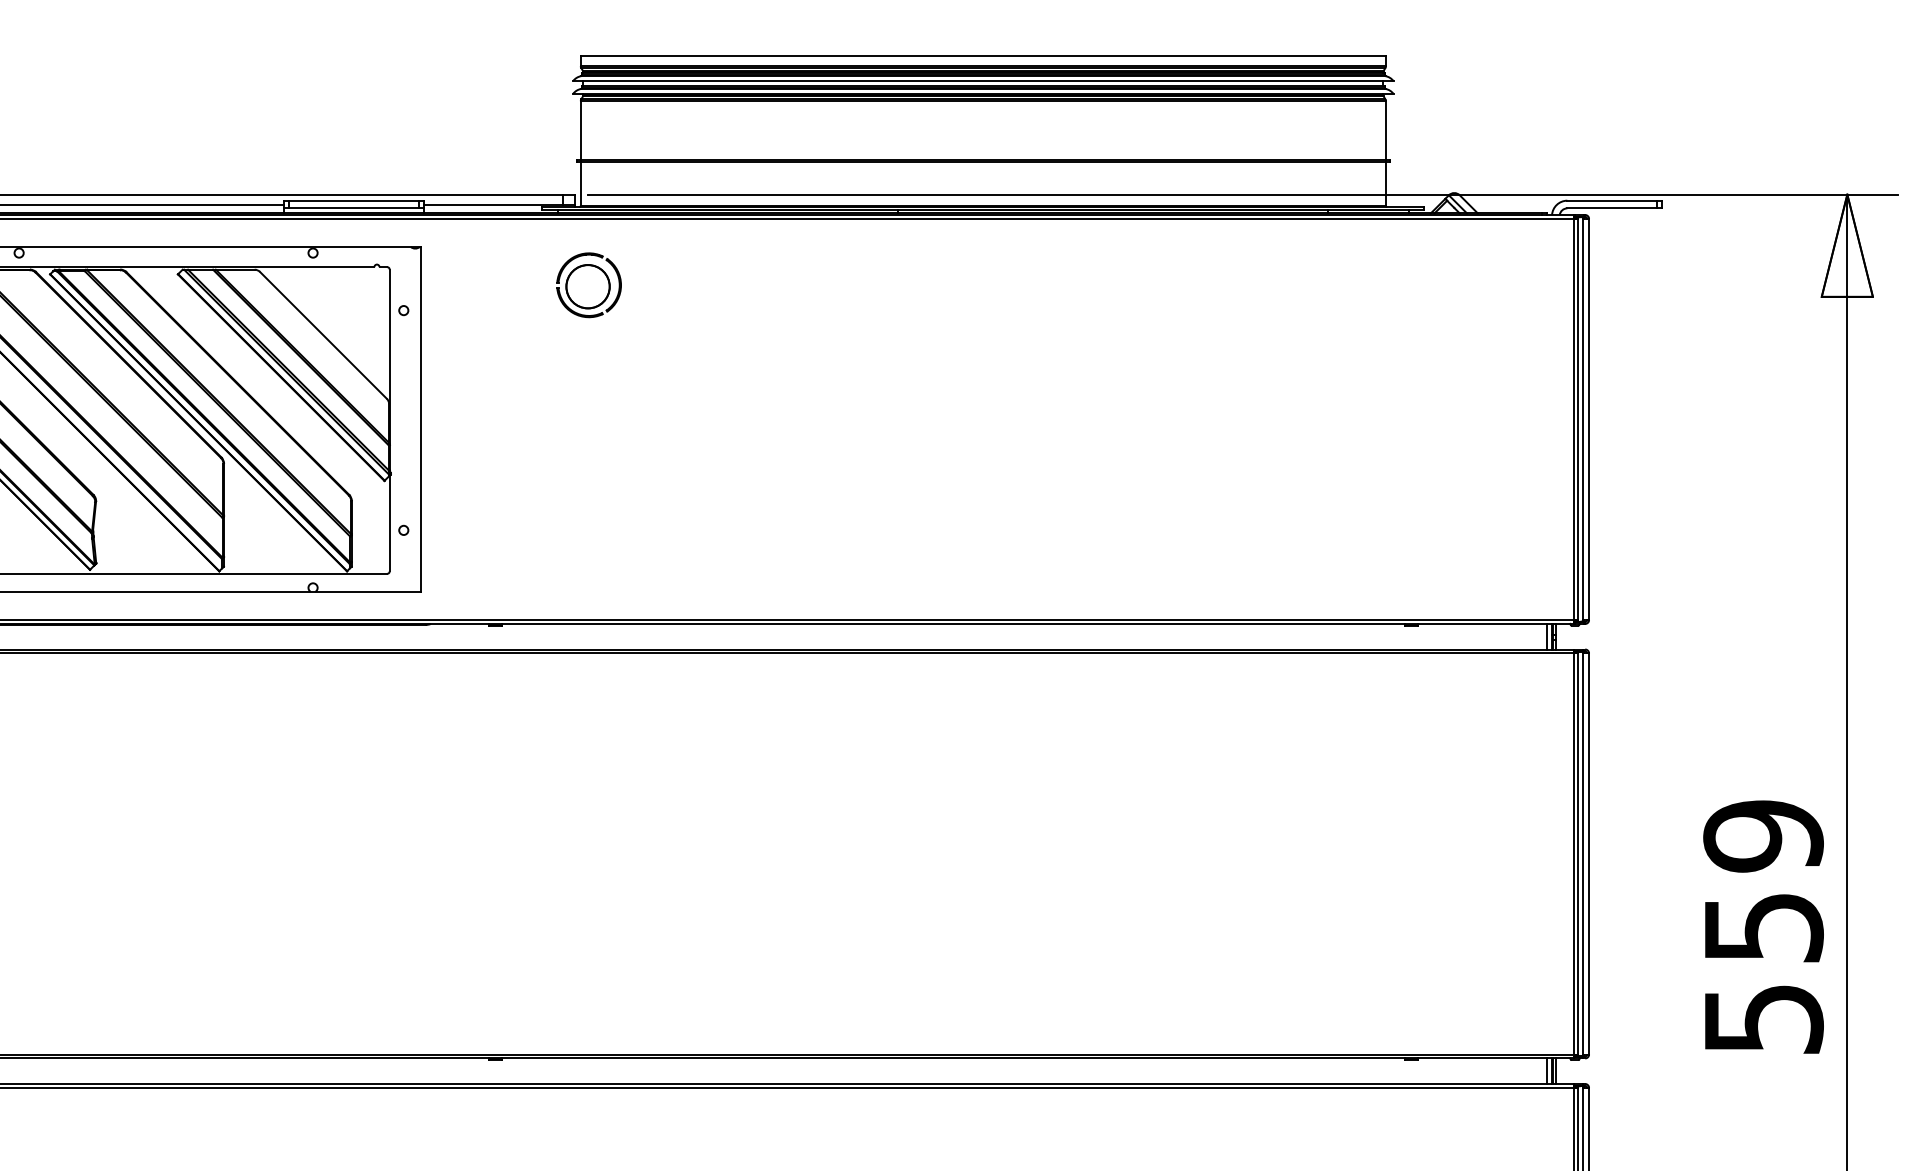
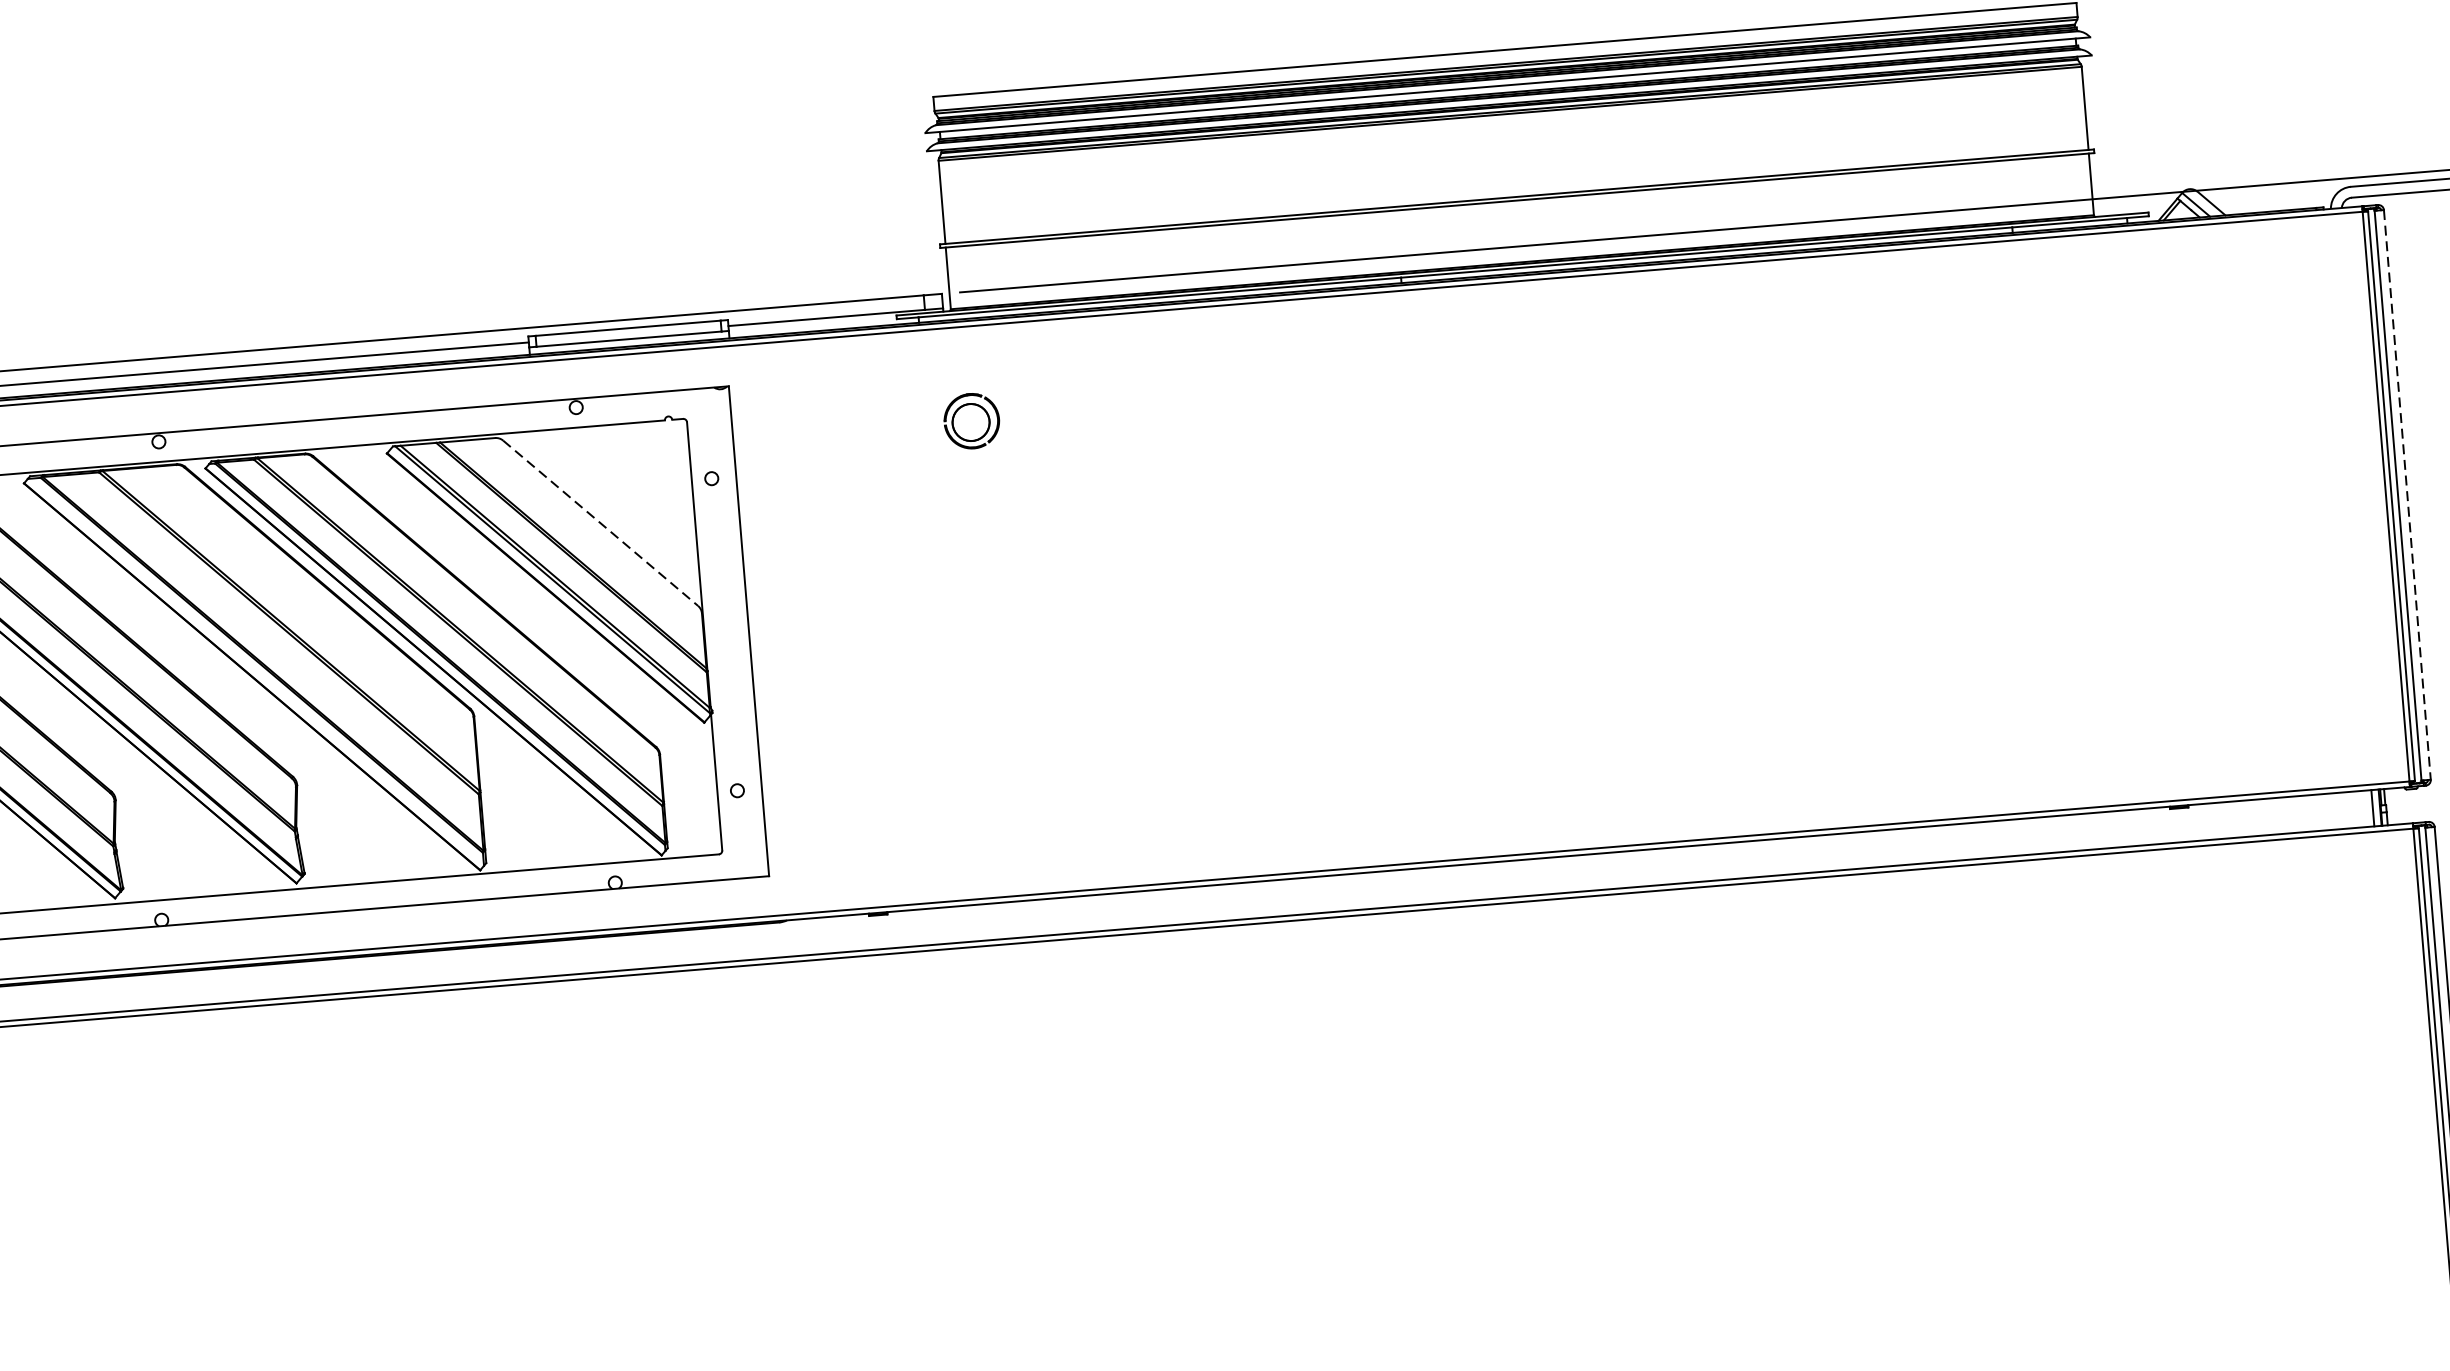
part: (588, 285) -> (971, 421), size x0.6
line: (323, 335) -> (600, 523), solid -> dashed
line: (1589, 419) -> (2407, 494), solid -> dashed

